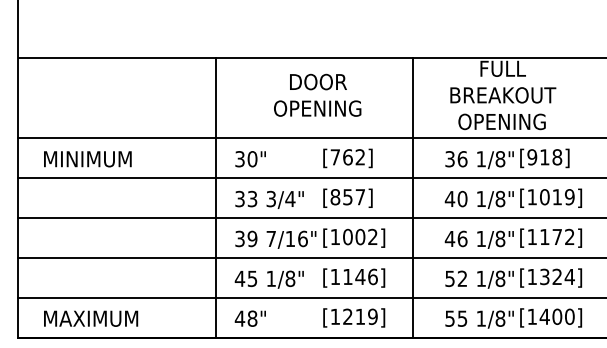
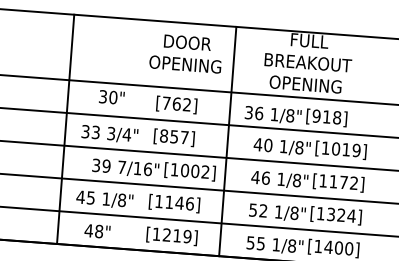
text: (317, 94) -> (186, 52), moved
text: (507, 158) -> (296, 115), moved
text: (250, 159) -> (111, 97), moved
text: (310, 238) -> (154, 169), moved
text: (249, 318) -> (96, 231), moved

